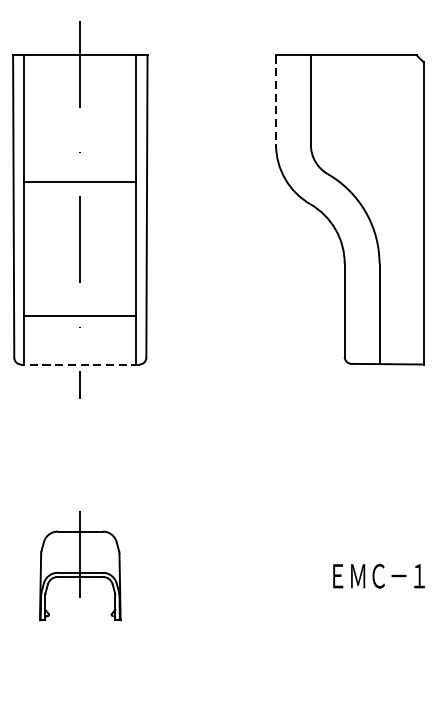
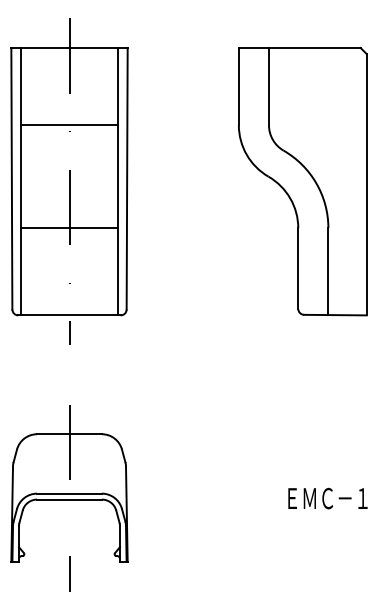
line: (275, 99) -> (238, 86), dashed -> solid
line: (80, 182) -> (69, 125), moved
line: (80, 316) -> (69, 228), moved
line: (80, 364) -> (69, 315), dashed -> solid
part: (80, 576) -> (69, 498), size x1.67

